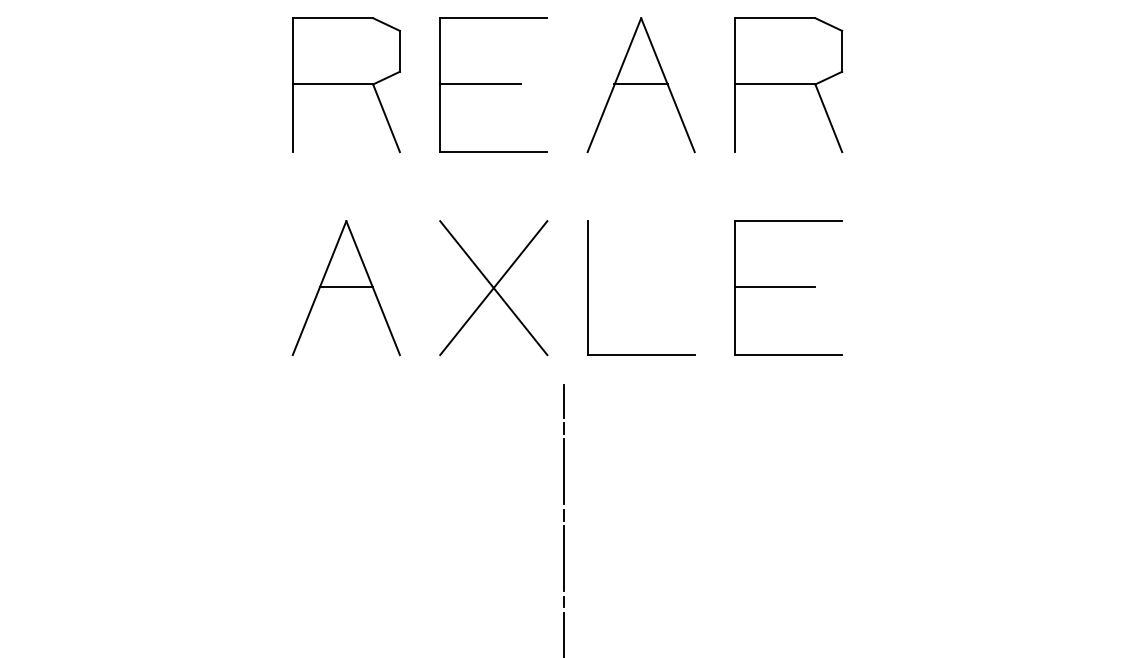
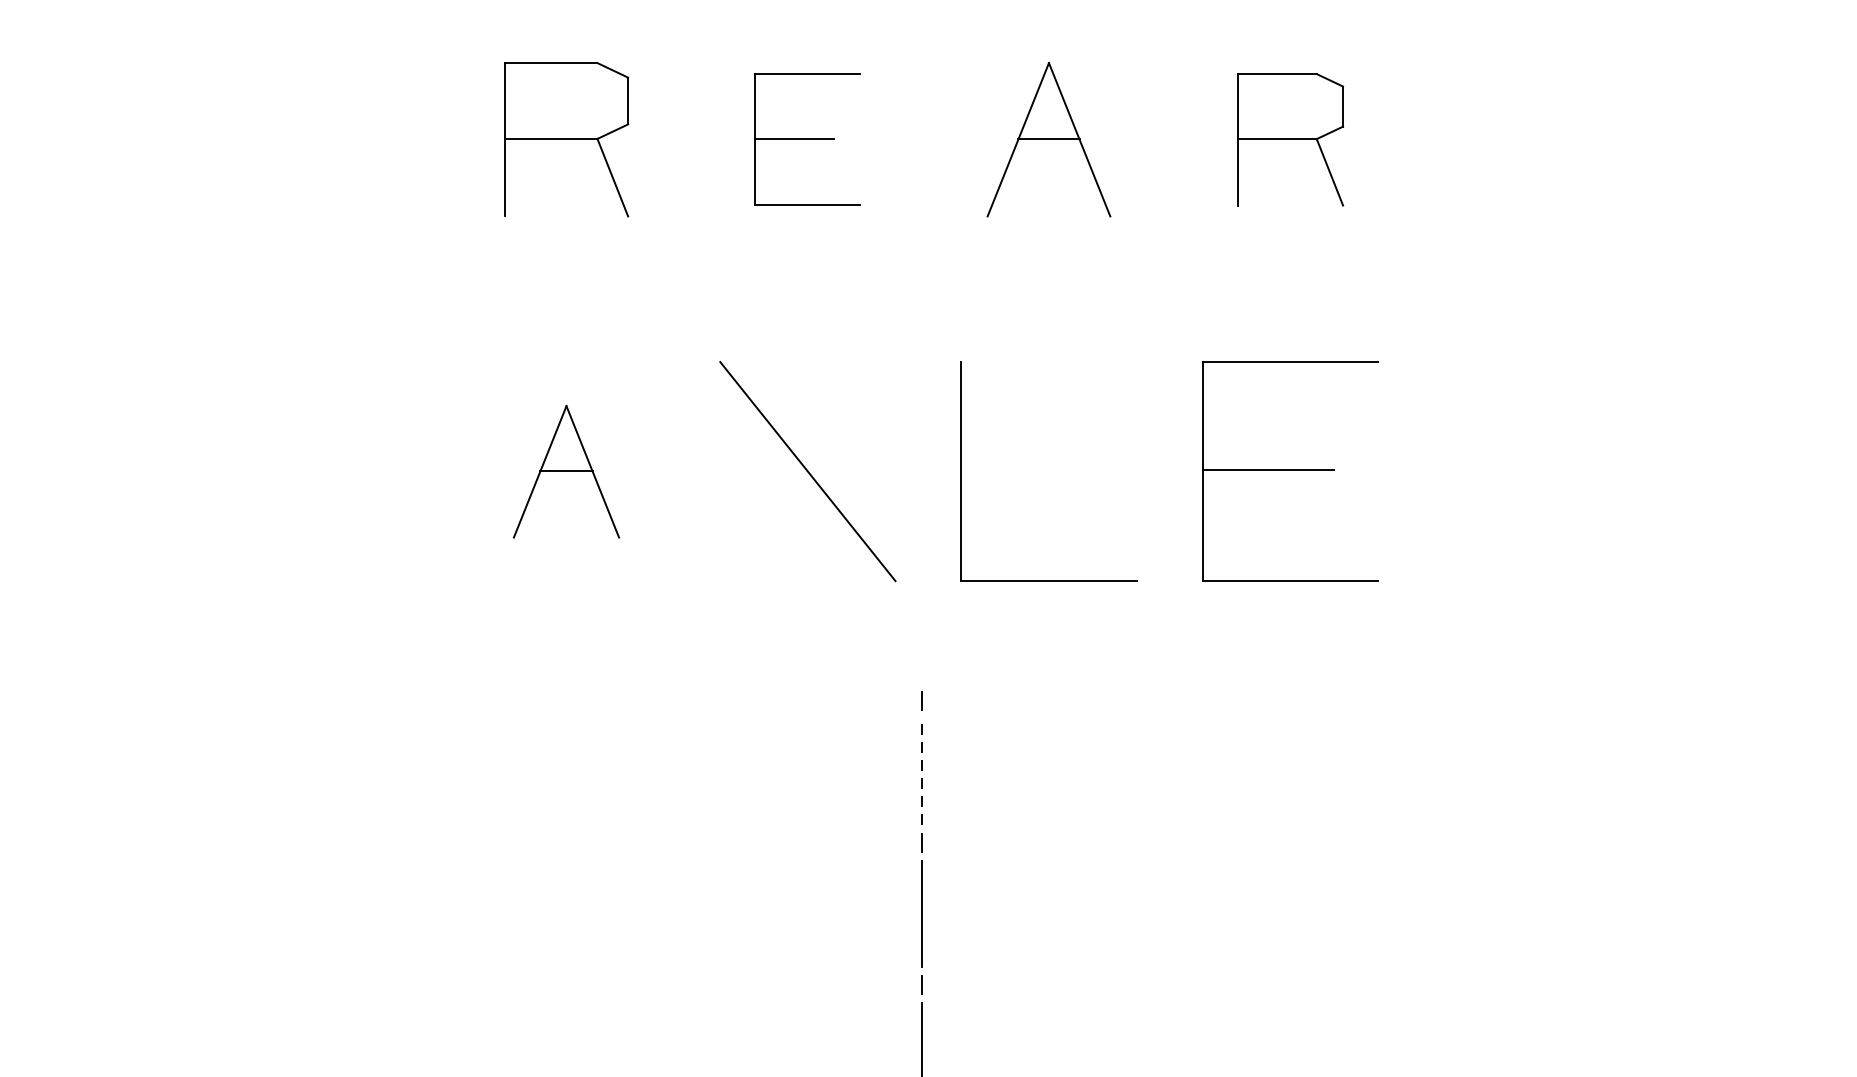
part: (493, 84) -> (807, 138), size x0.6
part: (346, 85) -> (566, 140), size x0.7
part: (640, 85) -> (1047, 140), size x0.7
part: (788, 85) -> (1290, 140), size x0.6
part: (345, 288) -> (565, 472), size x0.6
line: (493, 288) -> (807, 472), removed
line: (563, 401) -> (921, 657), removed
line: (563, 471) -> (921, 771), solid -> dashed

